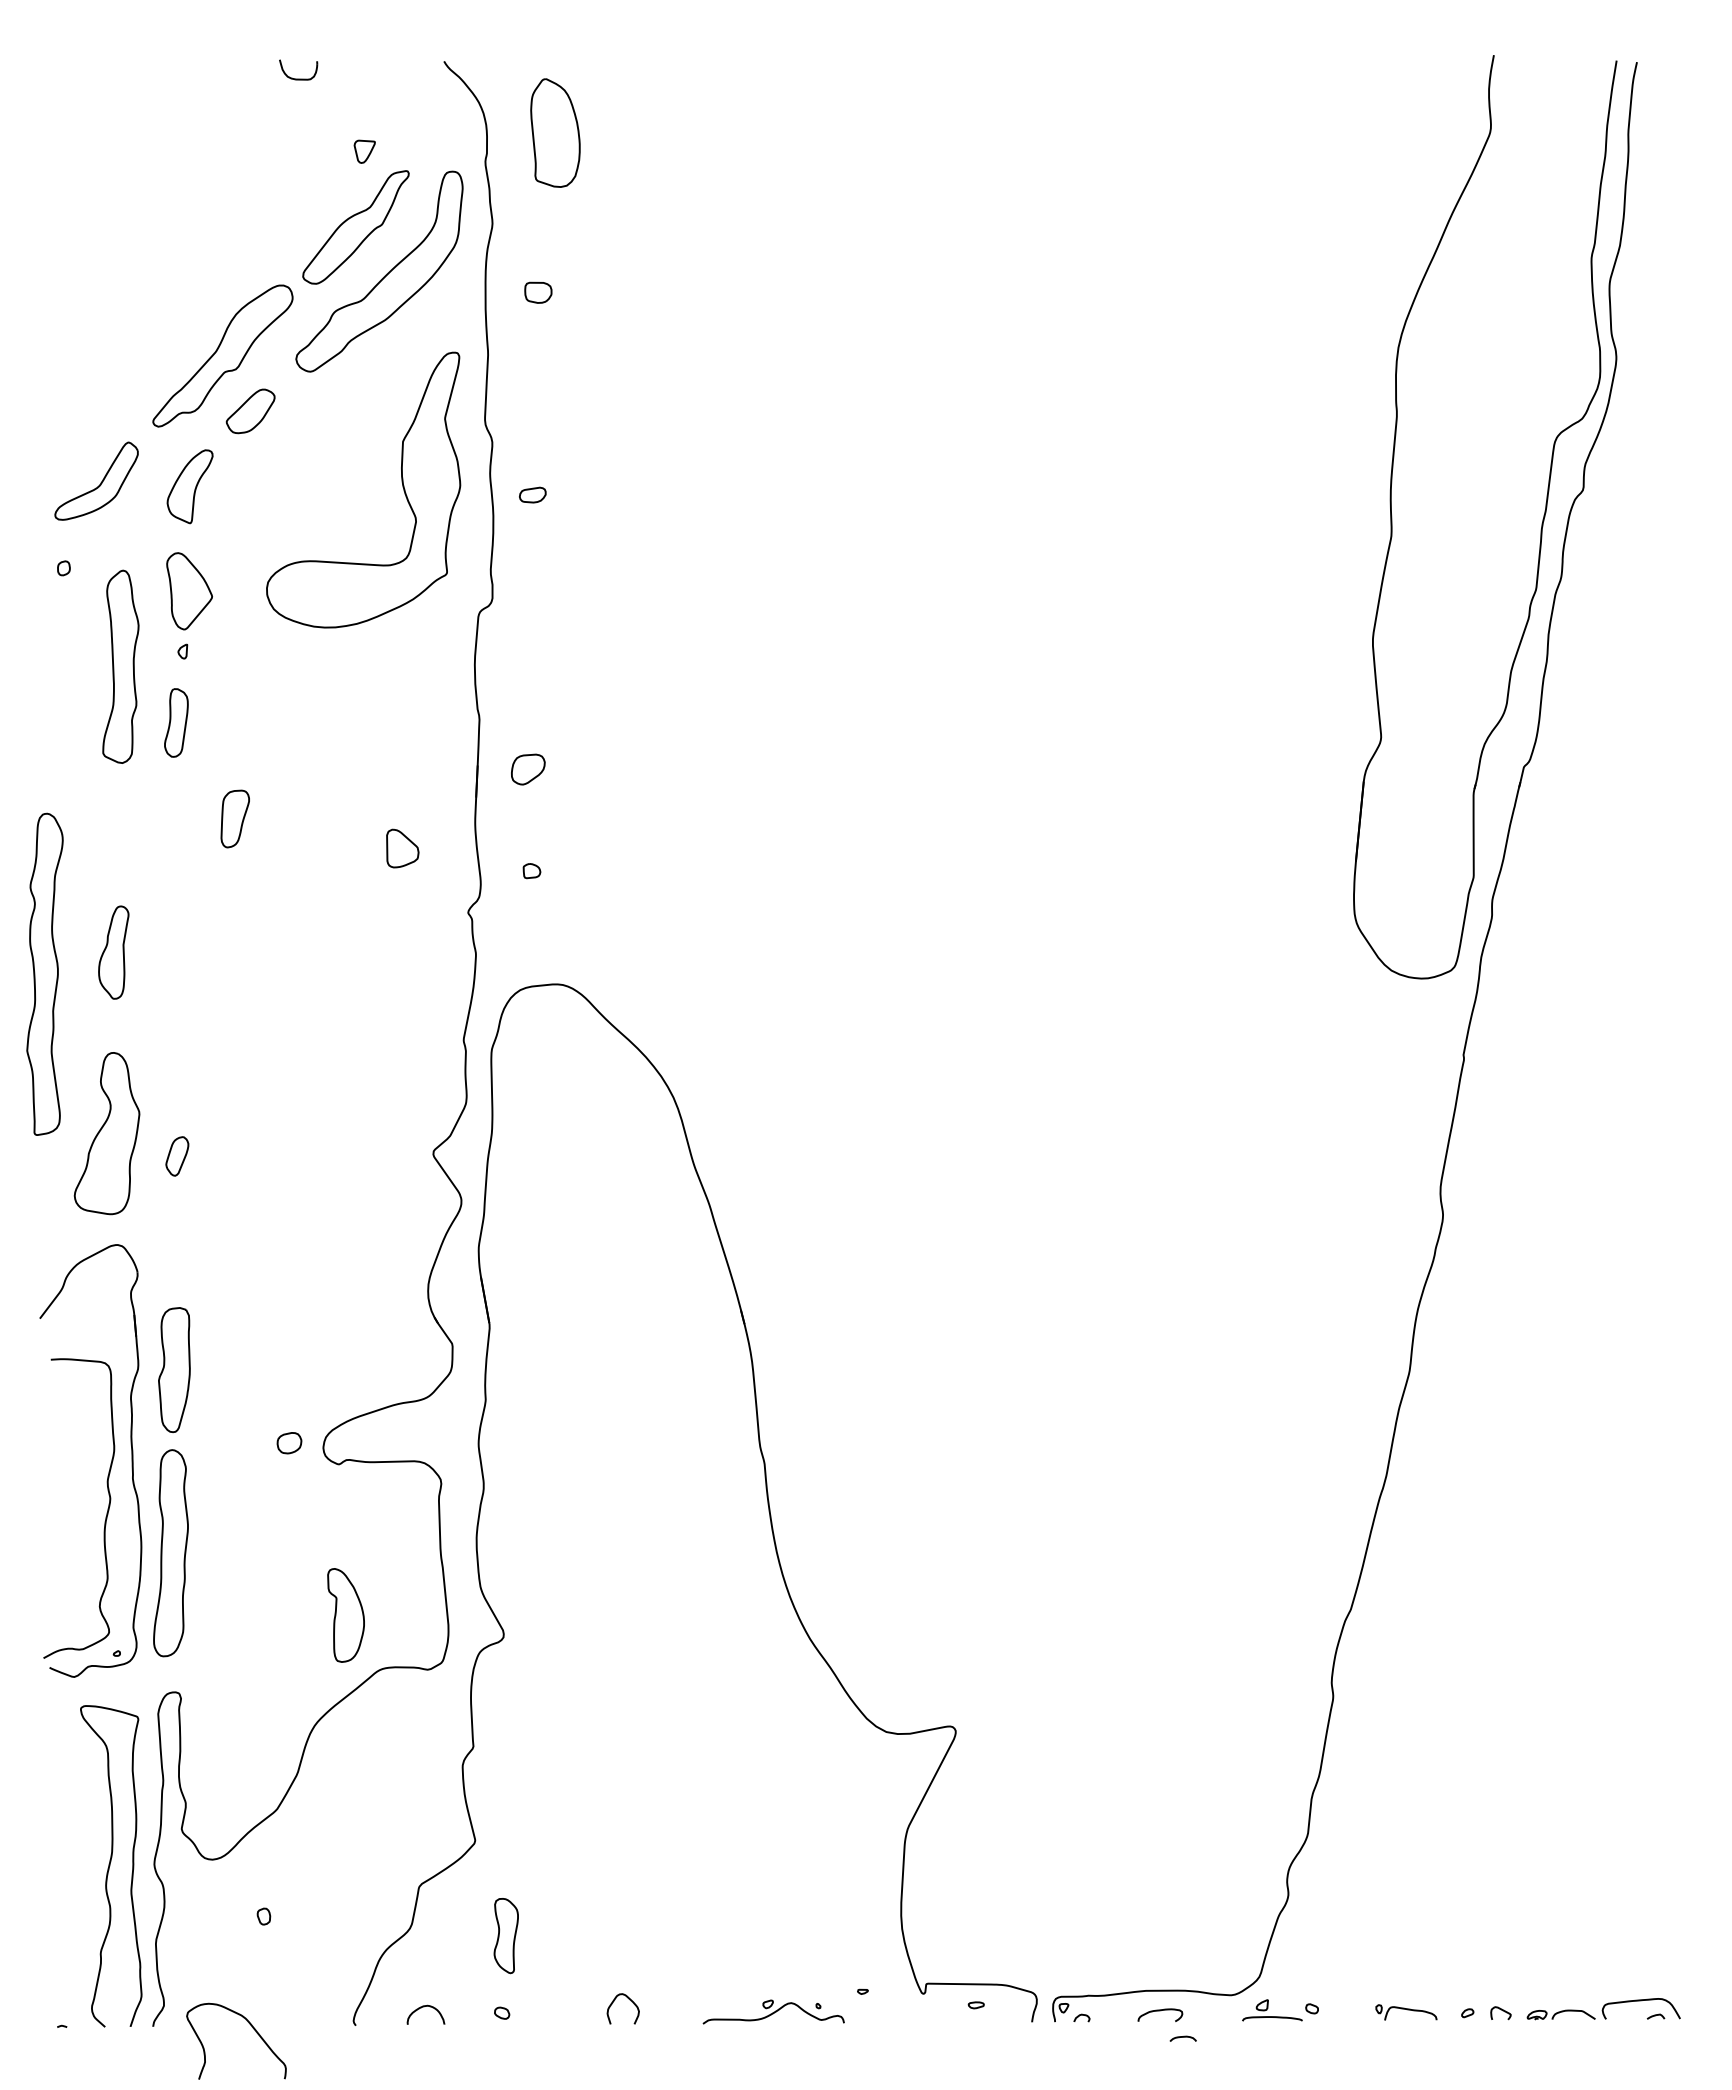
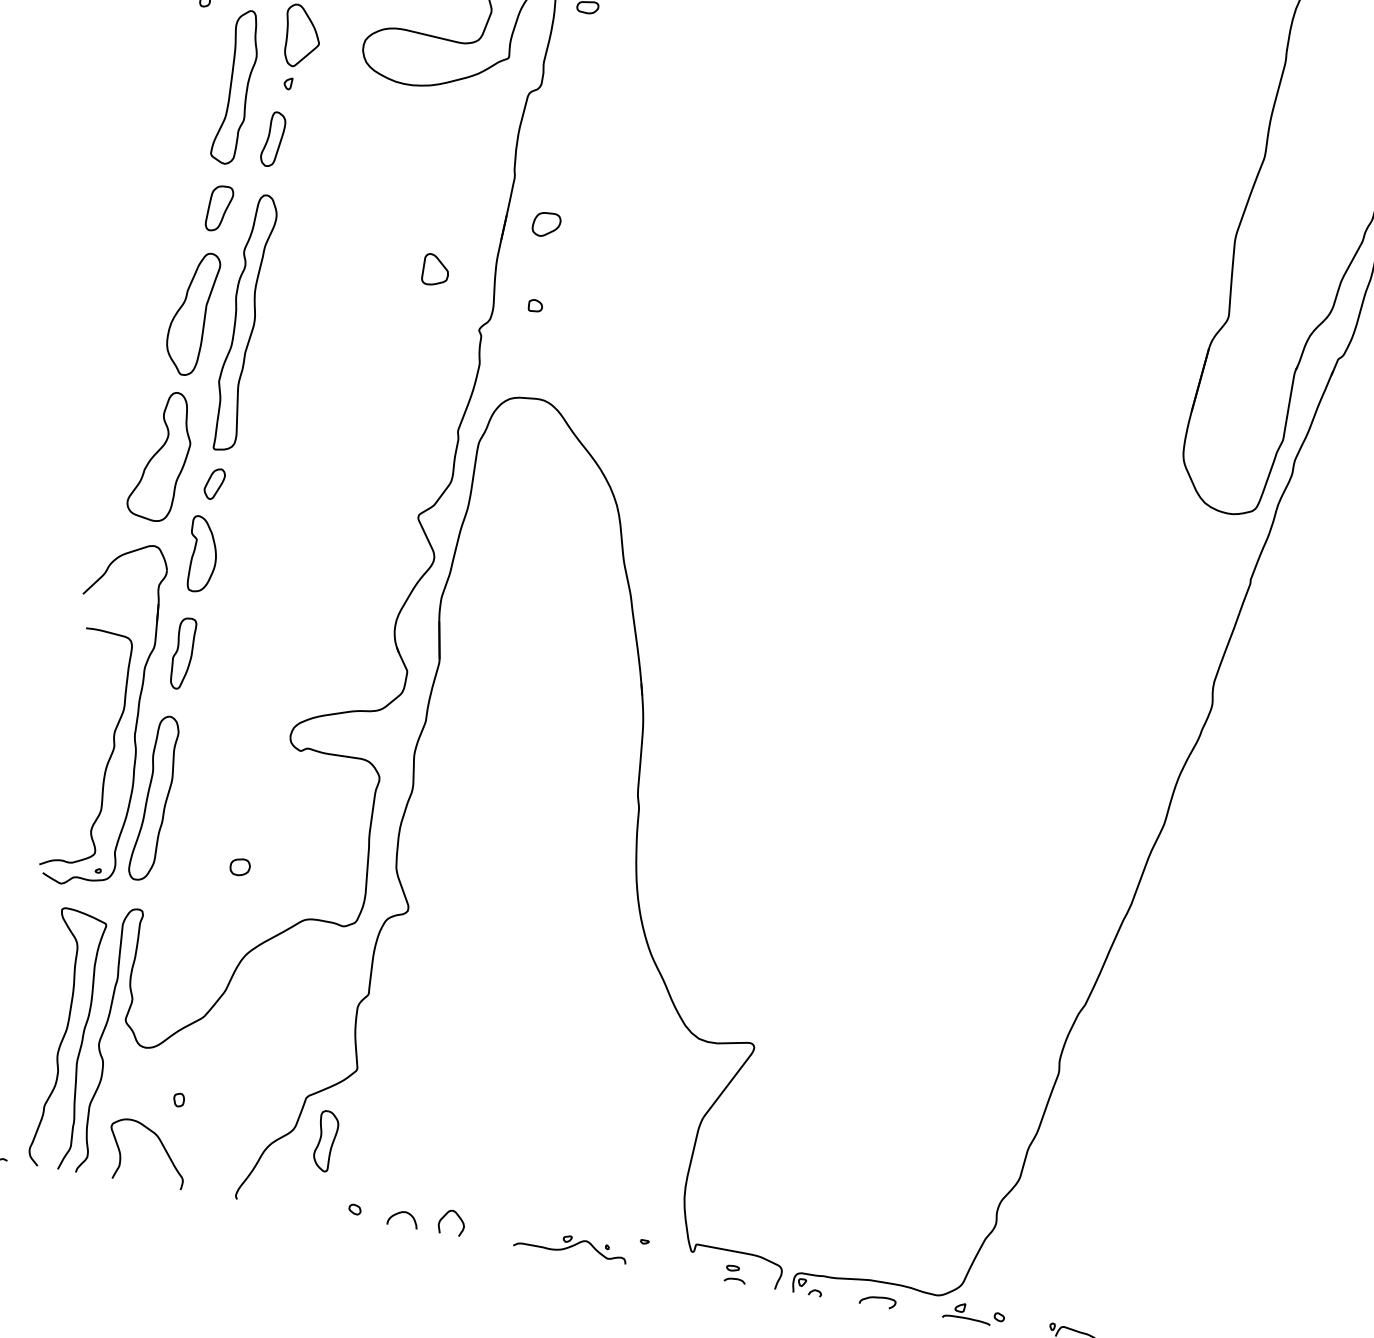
part: (234, 818) -> (218, 208), moved
part: (113, 952) -> (191, 313), size x1.67
part: (44, 973) -> (243, 322), moved
part: (174, 1370) -> (182, 653), size x0.71
part: (289, 1443) -> (240, 867), moved
part: (345, 1615) -> (201, 554), moved
part: (505, 1936) -> (325, 1141), moved
curve: (424, 2007) -> (403, 1213), moved
curve: (252, 2028) -> (161, 1145), moved
curve: (1182, 2037) -> (734, 1279), moved

